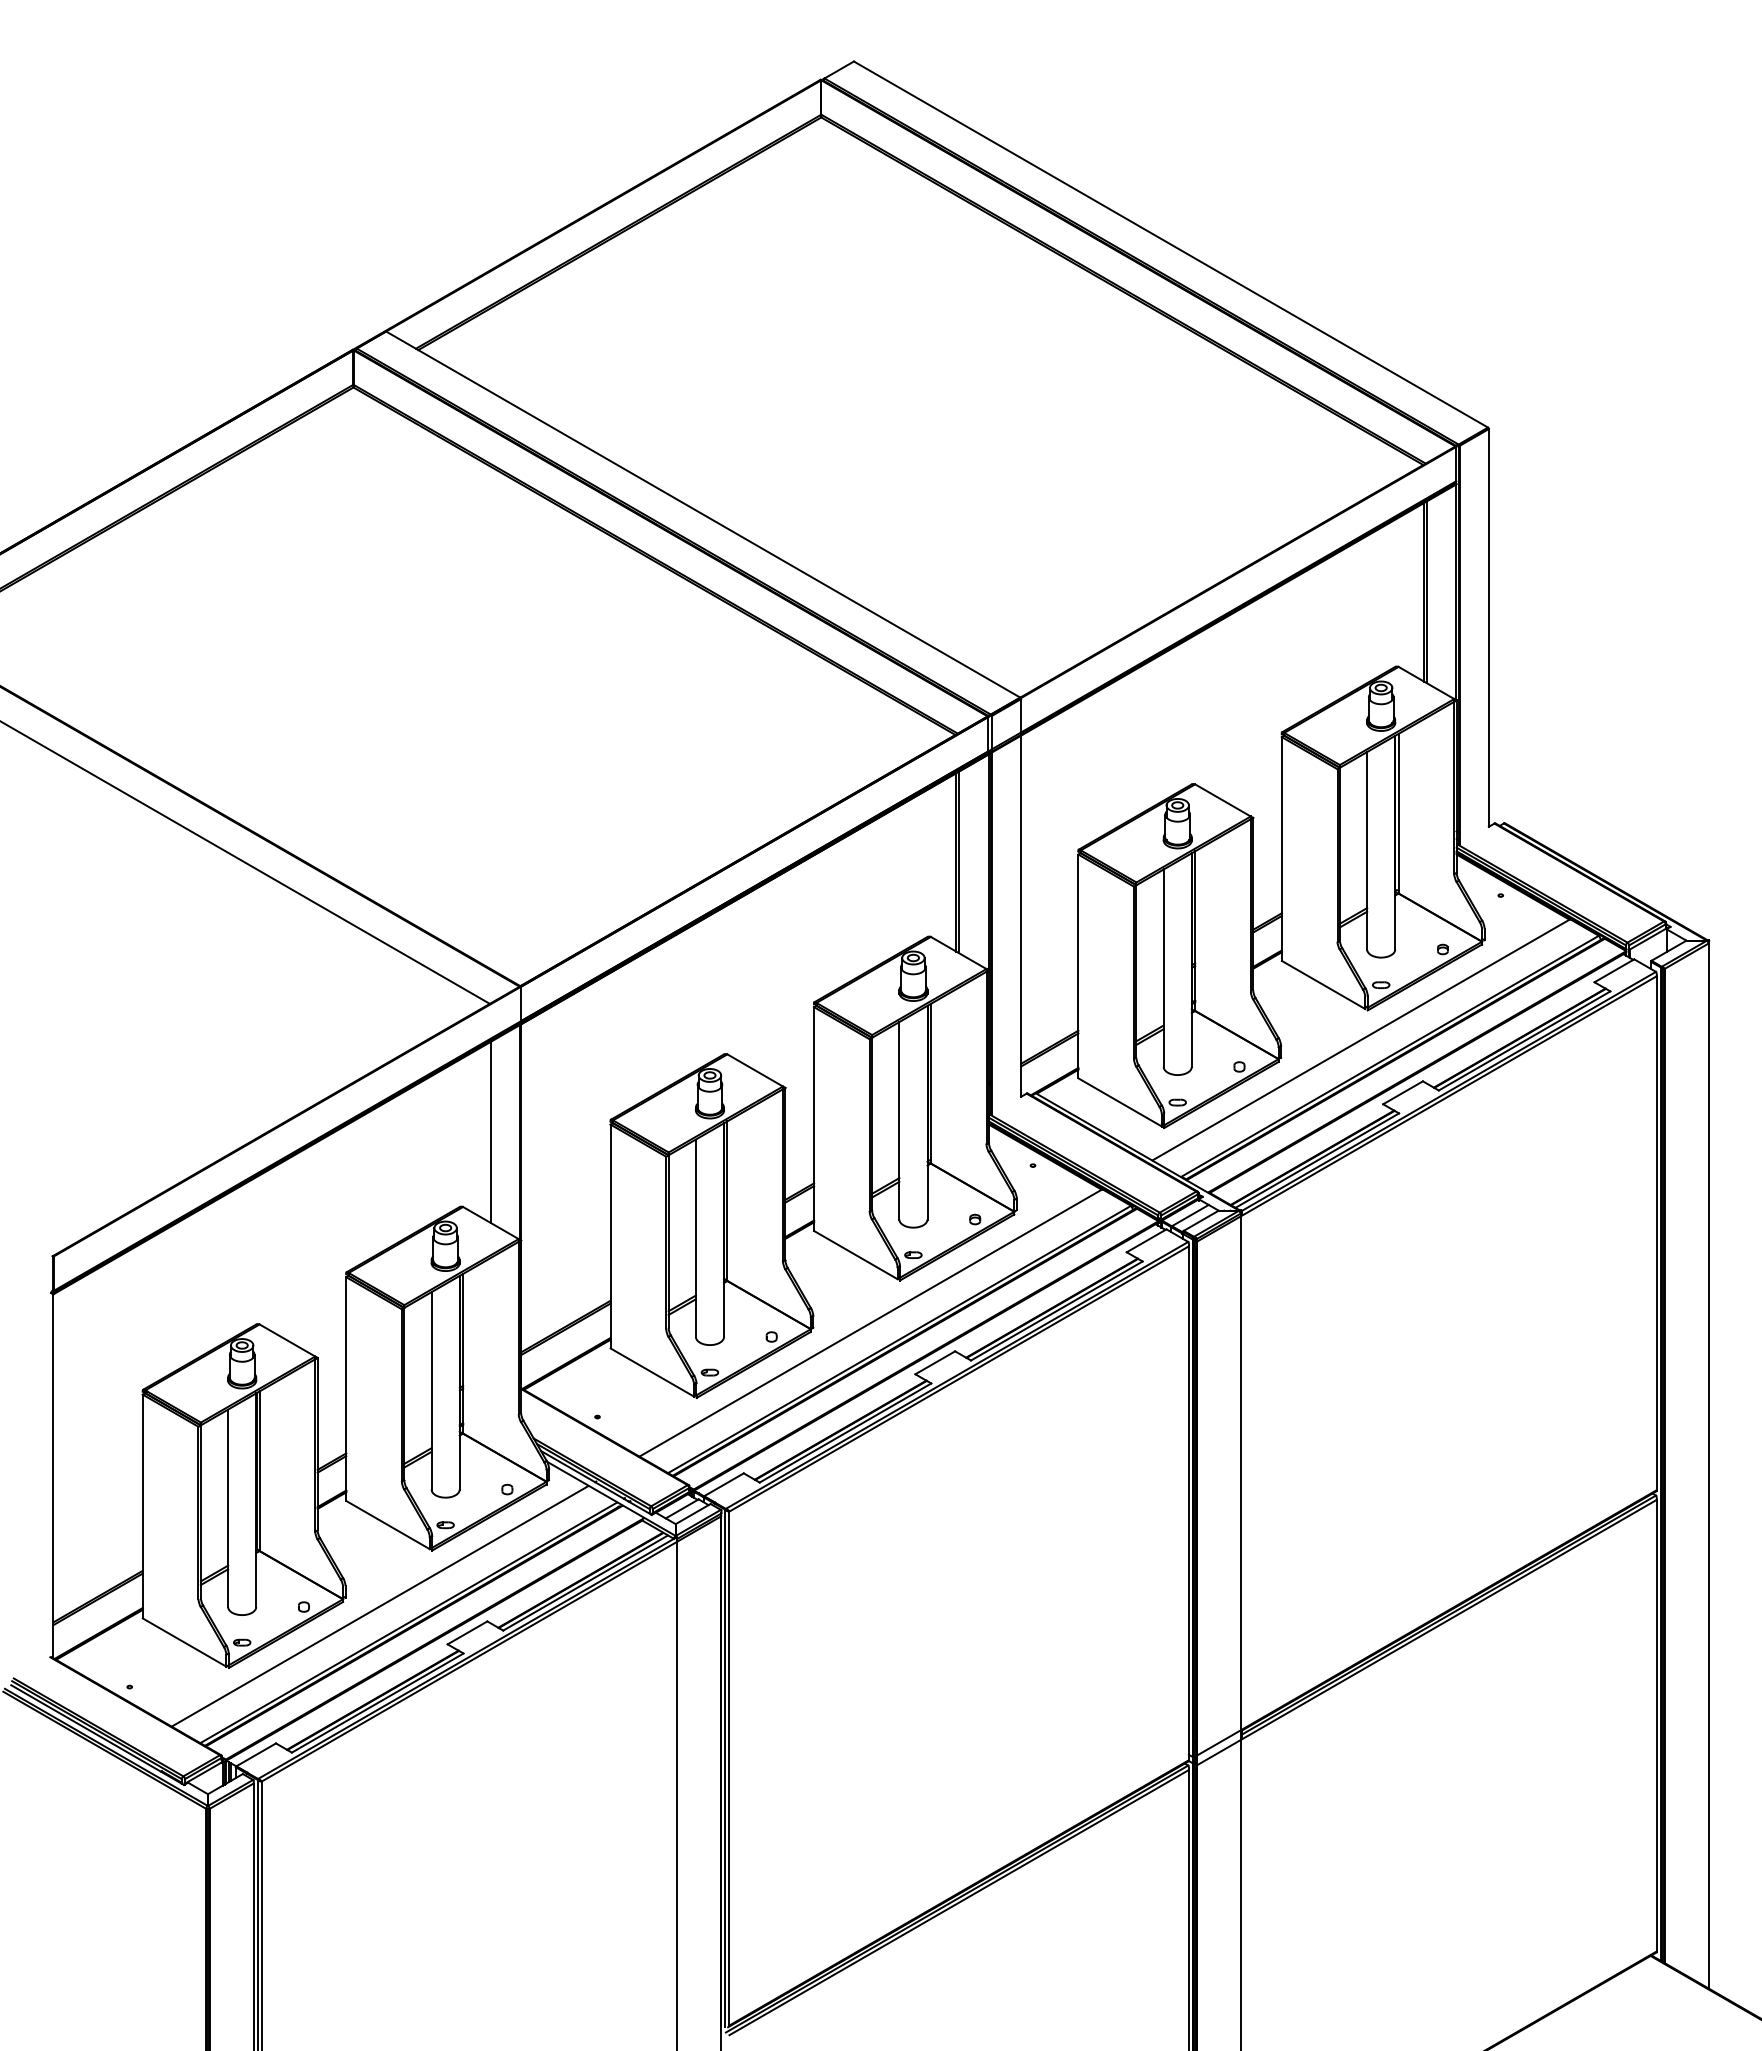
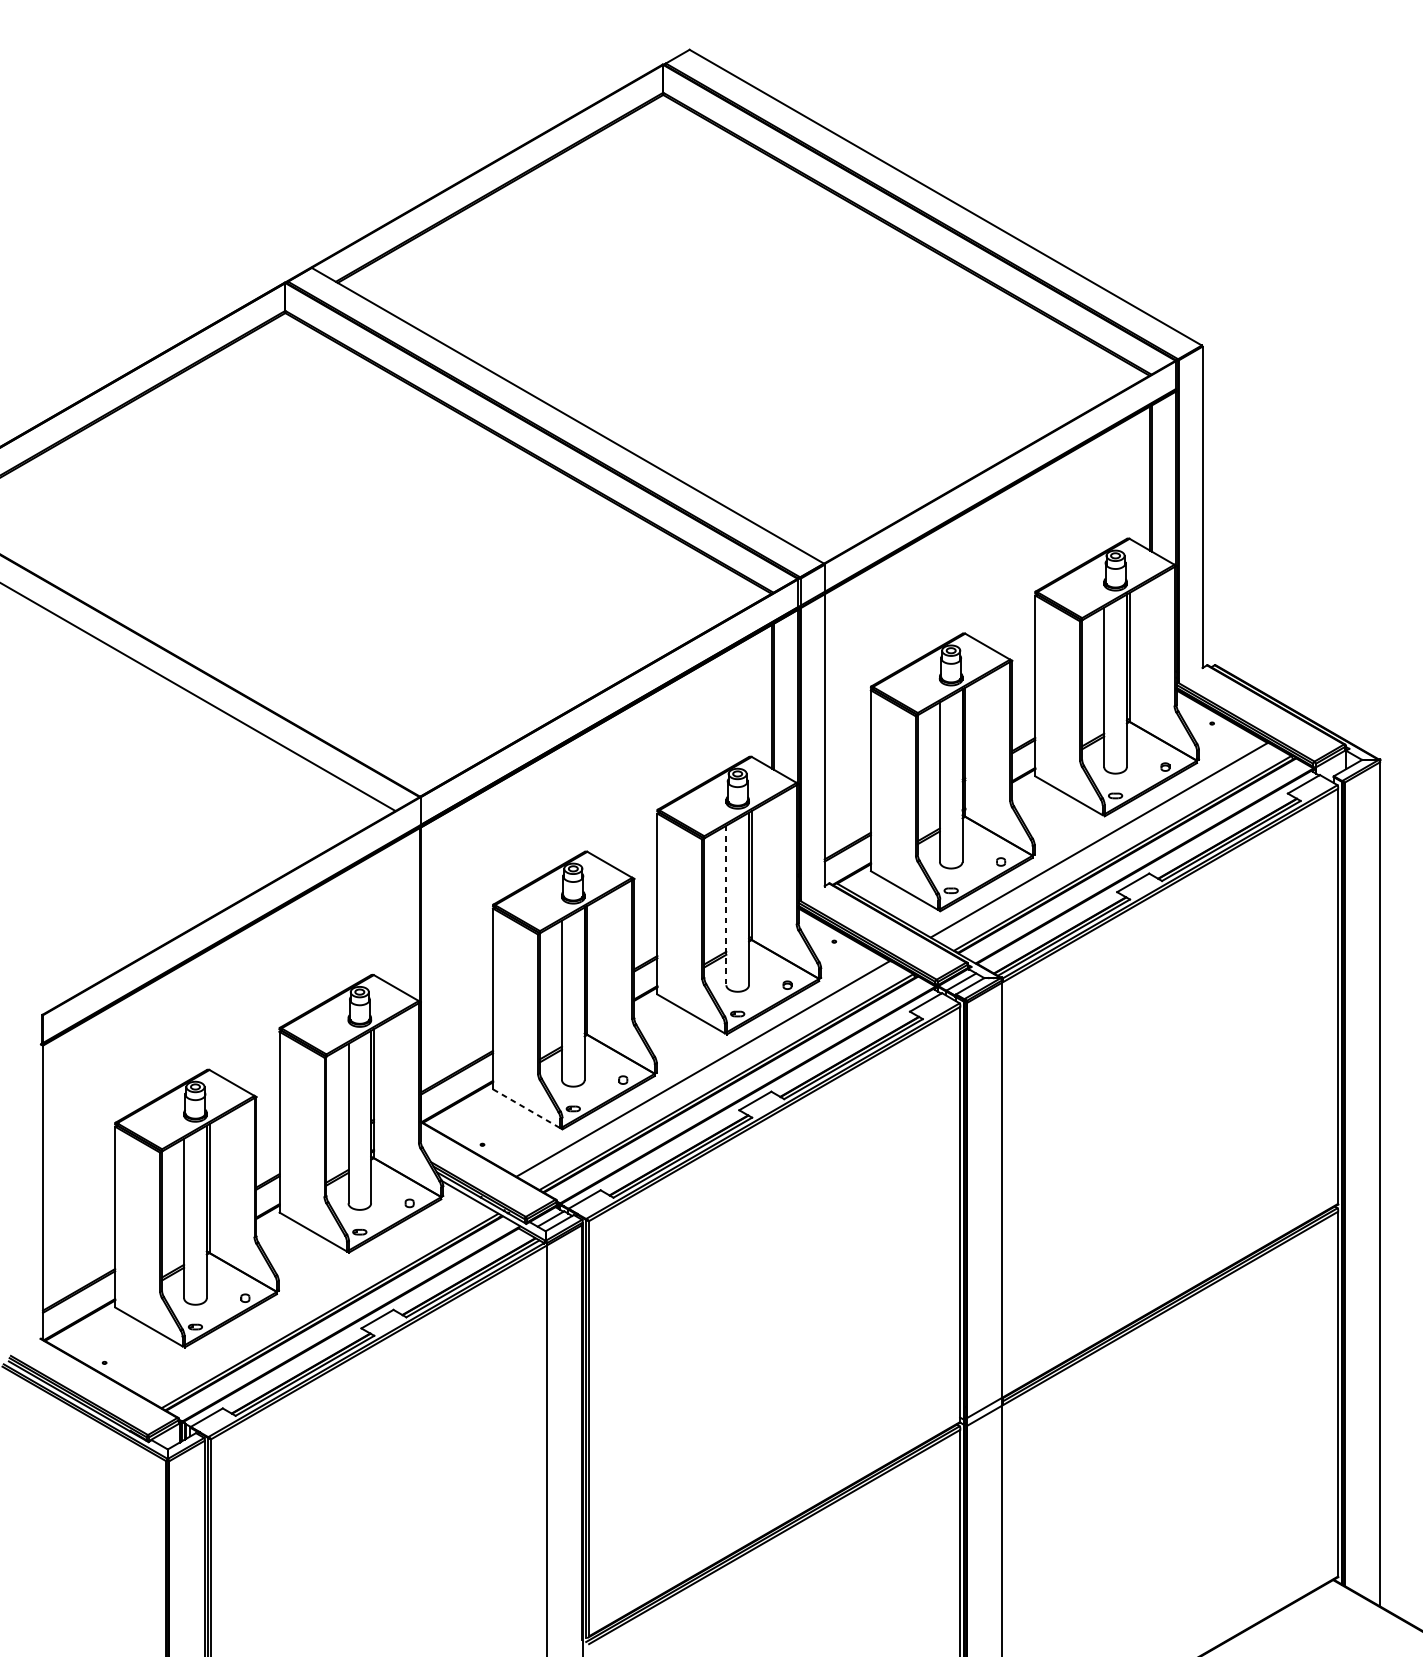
line: (899, 1120) -> (726, 905), solid -> dashed
line: (490, 1131) -> (396, 914), removed
line: (652, 1372) -> (526, 1108), solid -> dashed
line: (379, 1606) -> (306, 1297), removed

